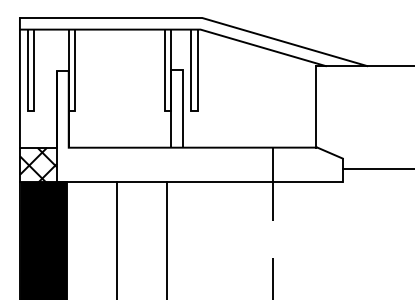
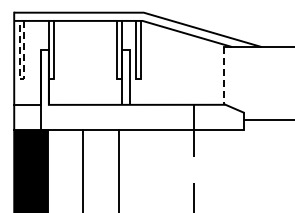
line: (315, 106) -> (224, 75), solid -> dashed
line: (30, 110) -> (21, 78), solid -> dashed
hatch: (38, 164) -> (27, 116), removed

